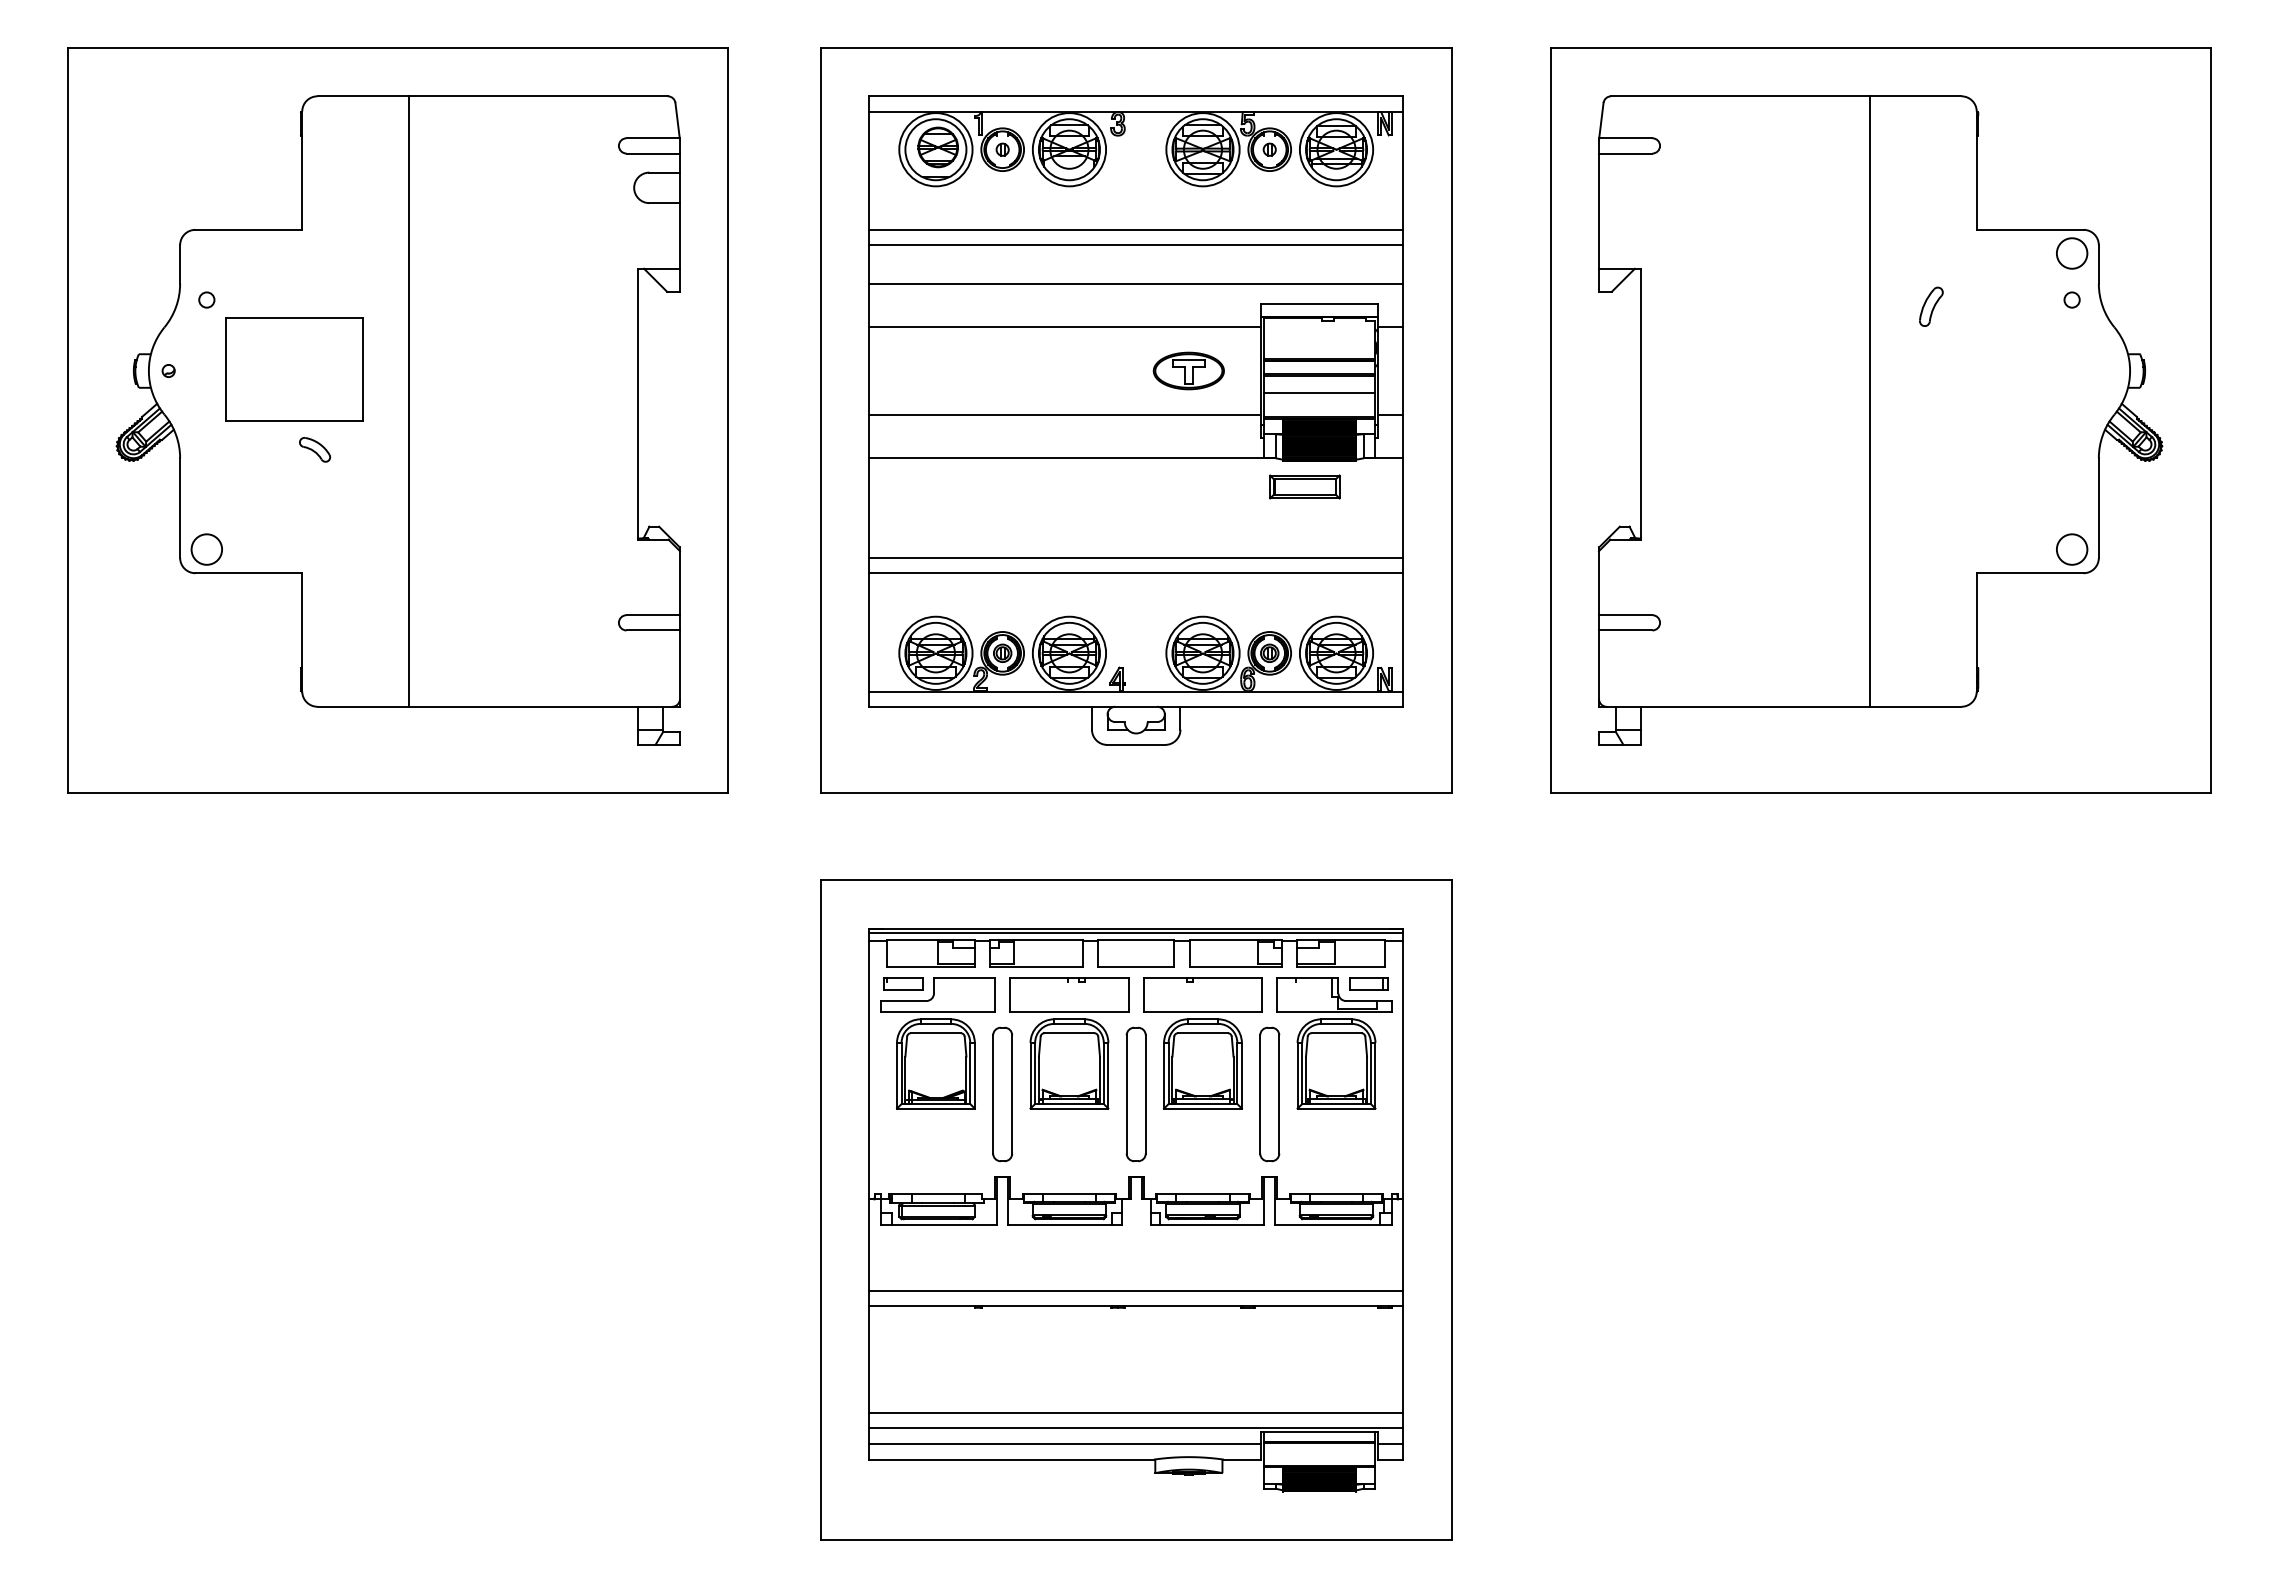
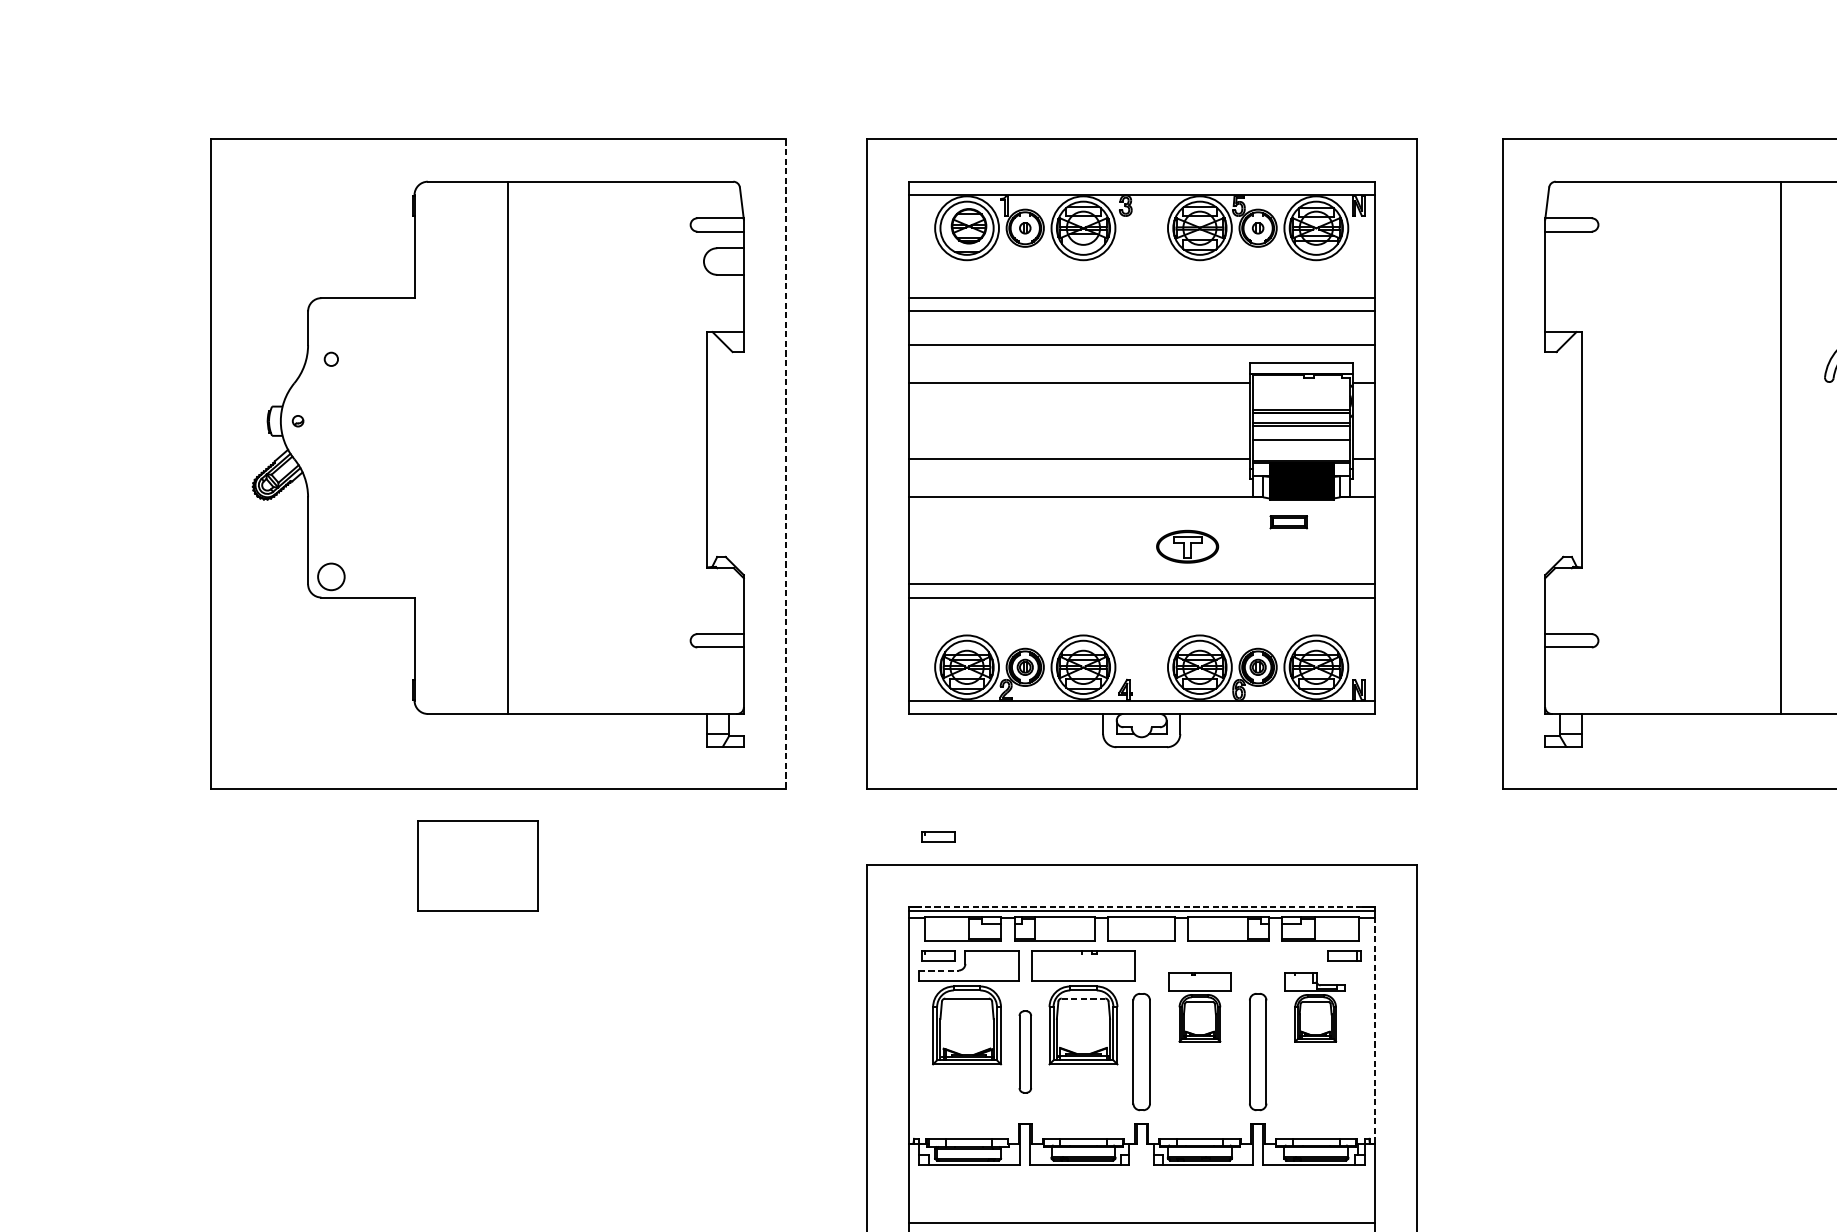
part: (294, 369) -> (477, 866), moved
part: (1188, 370) -> (1187, 546), moved
line: (728, 420) -> (786, 464), solid -> dashed
part: (315, 449) -> (426, 489), removed
part: (1304, 486) -> (1288, 521), size x0.6
part: (903, 847) -> (938, 836), added
line: (1135, 928) -> (1141, 907), solid -> dashed
line: (903, 1001) -> (938, 970), solid -> dashed
line: (1069, 1033) -> (1083, 998), solid -> dashed
part: (1202, 1043) -> (1199, 1007), size x0.6
part: (1334, 1043) -> (1314, 1007), size x0.6
line: (1403, 1069) -> (1374, 1030), solid -> dashed
part: (1002, 1094) -> (1025, 1052), size x0.7

